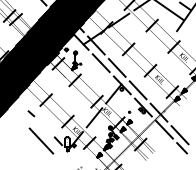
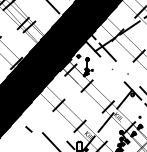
line: (100, 63) -> (111, 69), removed
line: (116, 67) -> (127, 73), removed
line: (31, 113) -> (29, 129), moved

